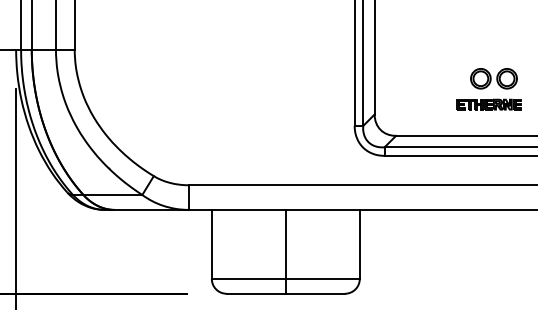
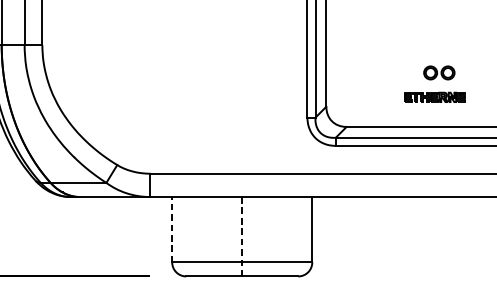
part: (493, 78) -> (438, 72), size x0.7
line: (211, 244) -> (171, 229), solid -> dashed
line: (285, 251) -> (241, 236), solid -> dashed

